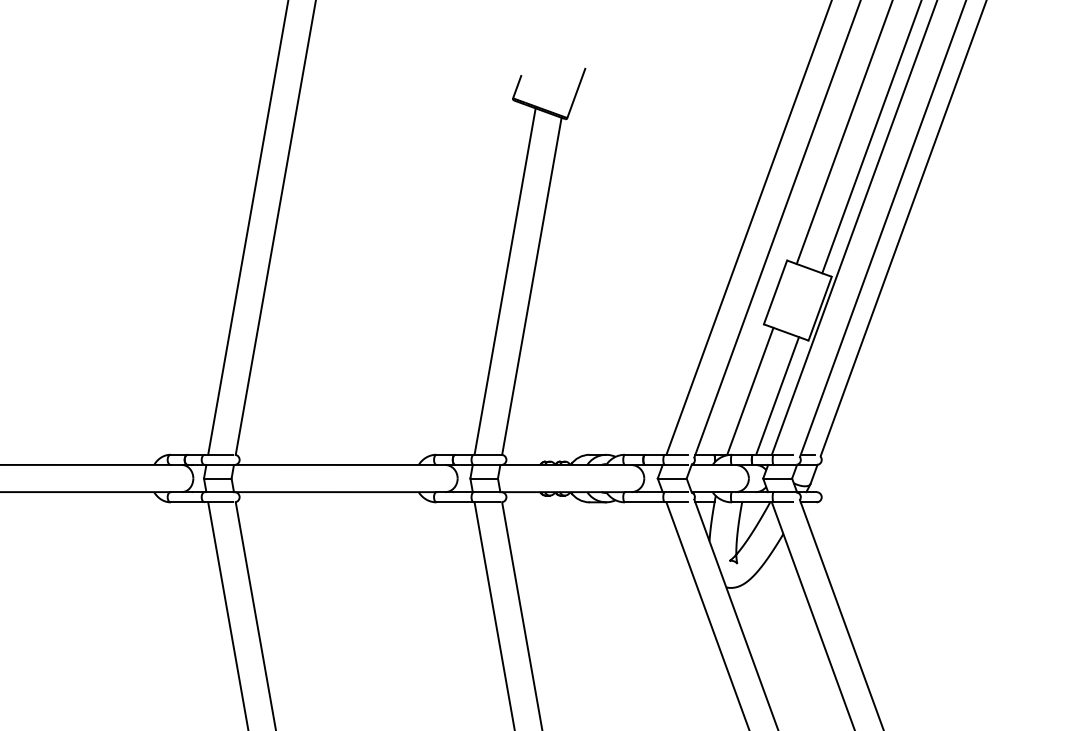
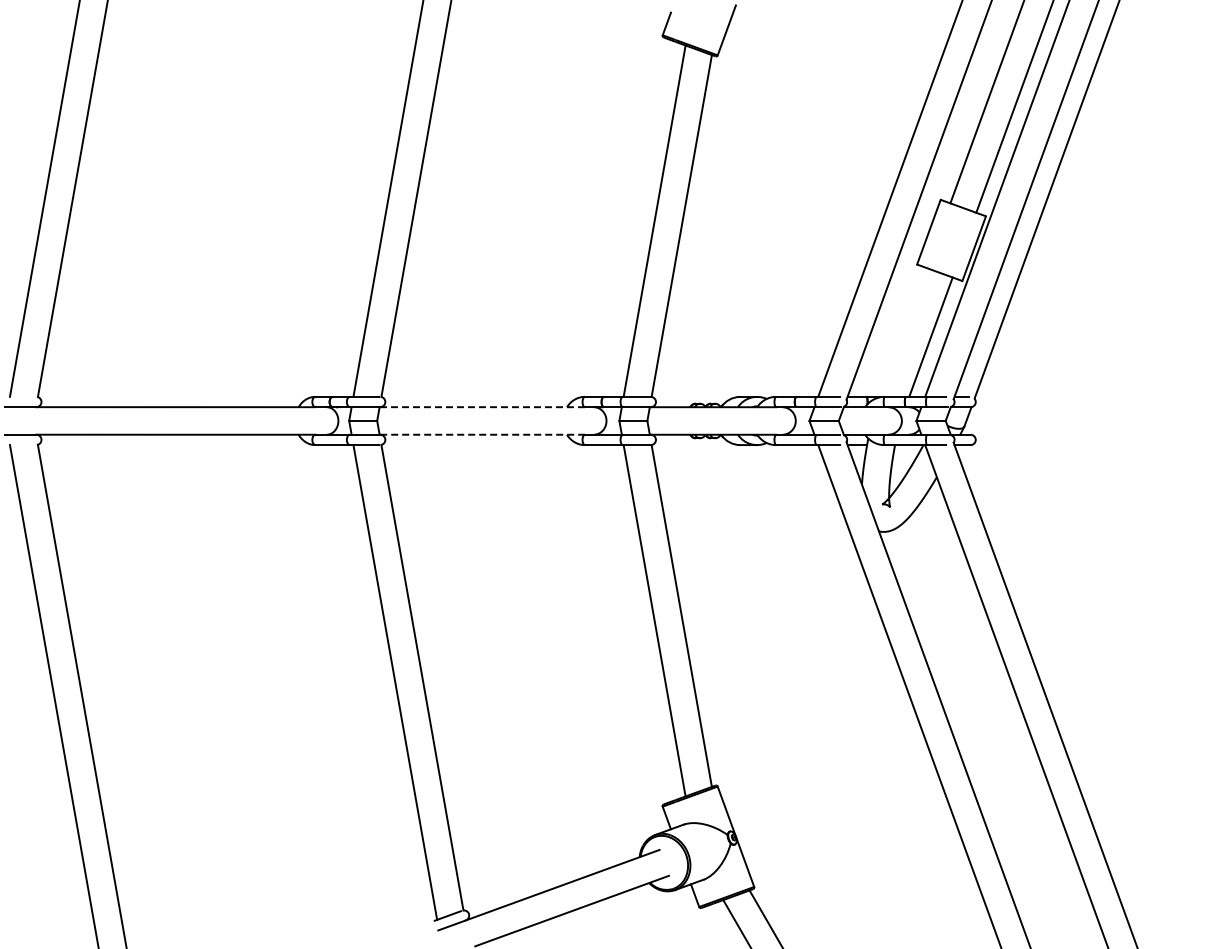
line: (749, 391) -> (902, 332), removed
line: (335, 465) -> (482, 407), solid -> dashed
line: (336, 491) -> (483, 434), solid -> dashed

